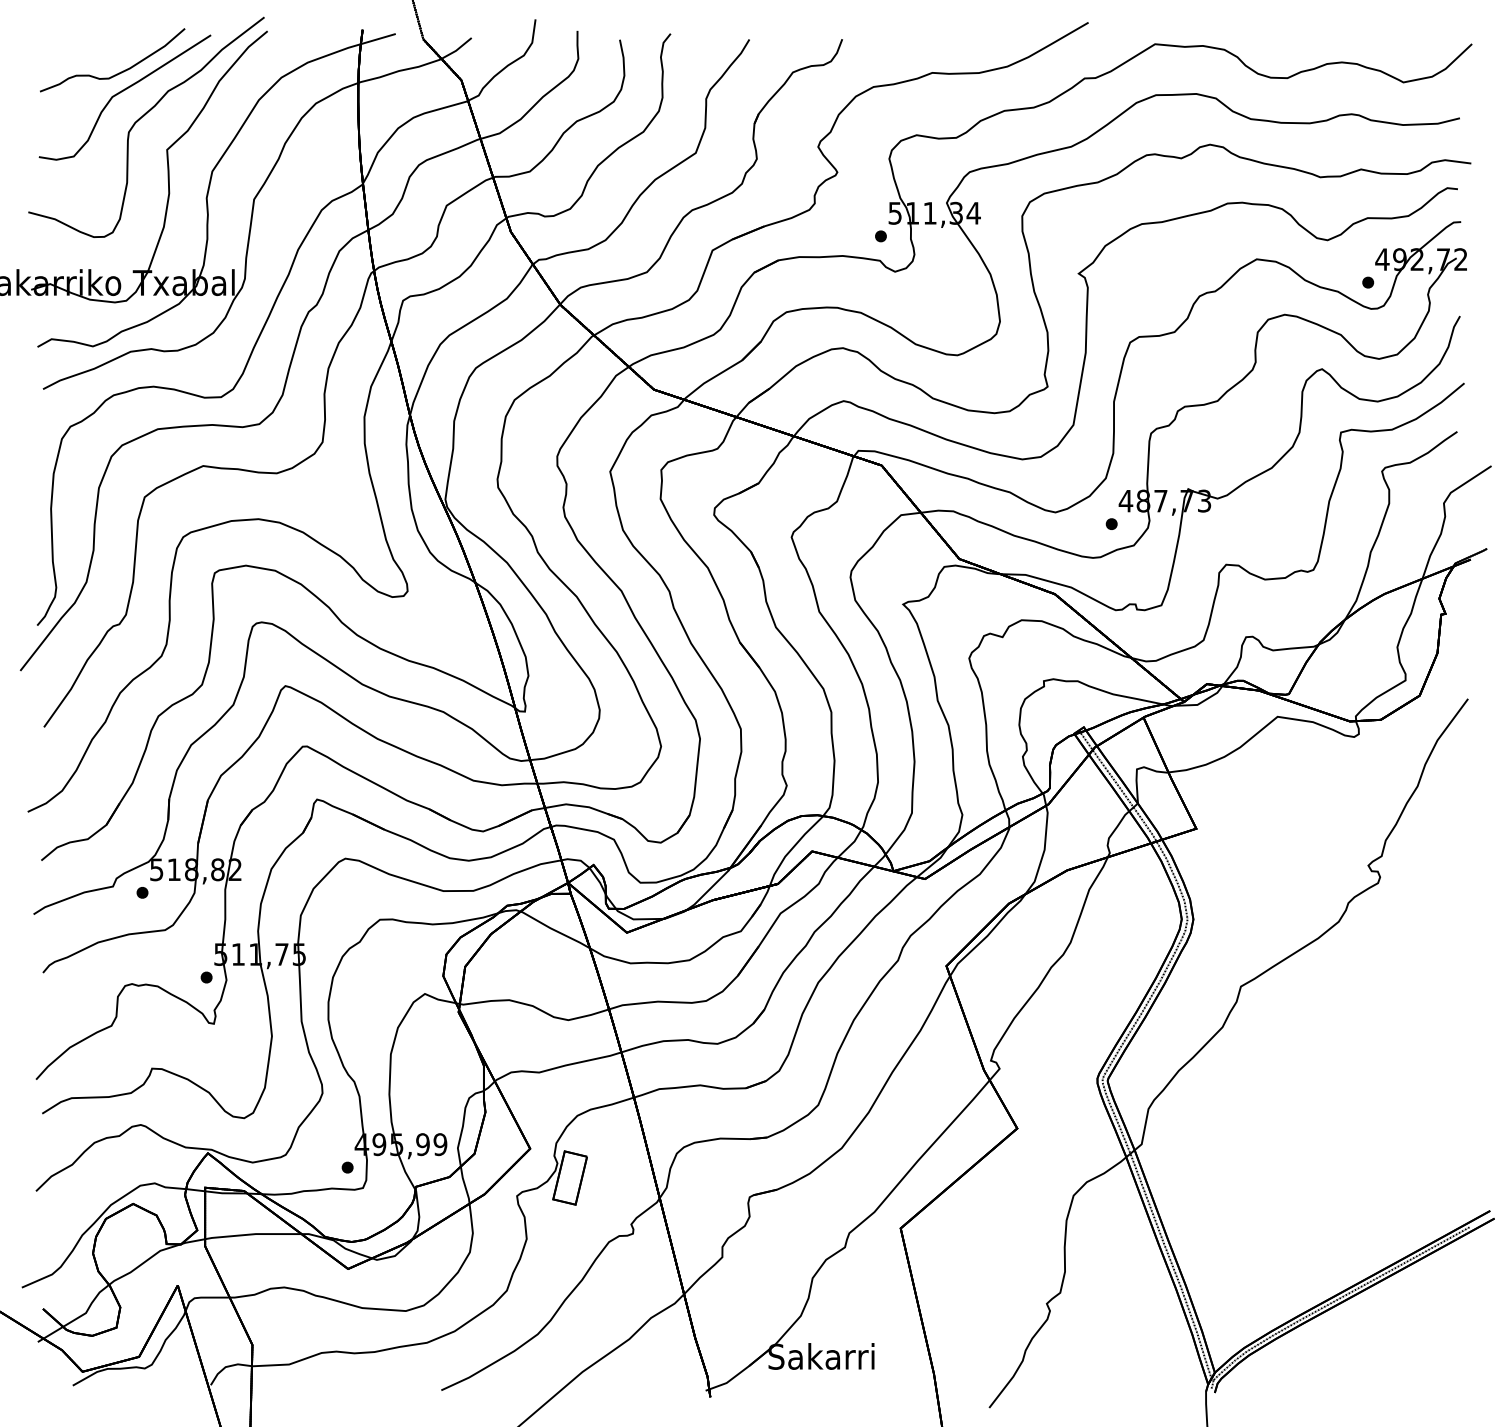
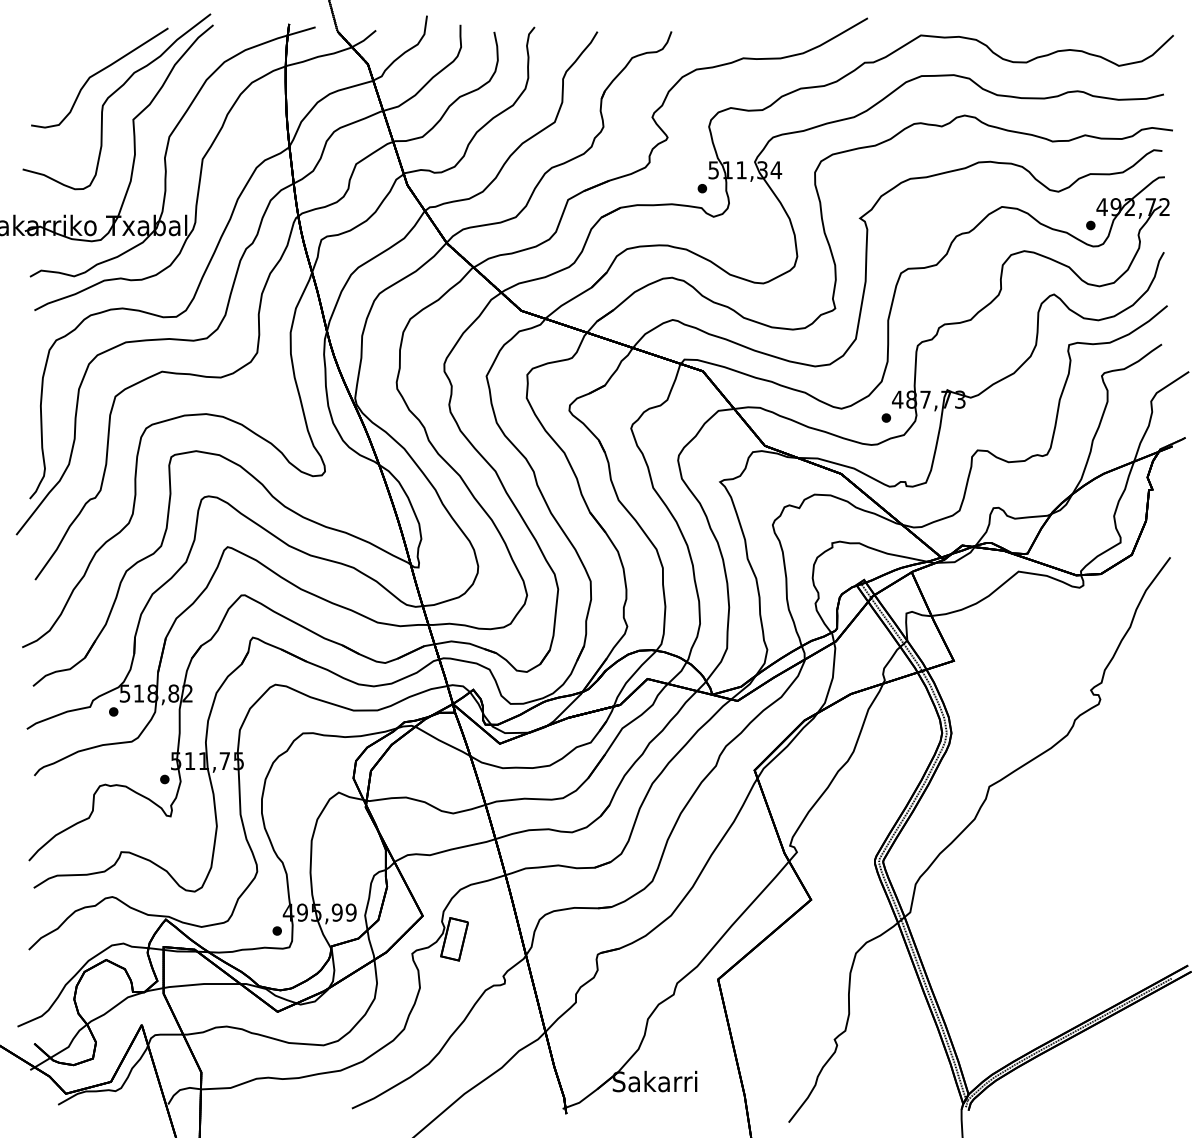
curve: (119, 71) -> (95, 57), removed

